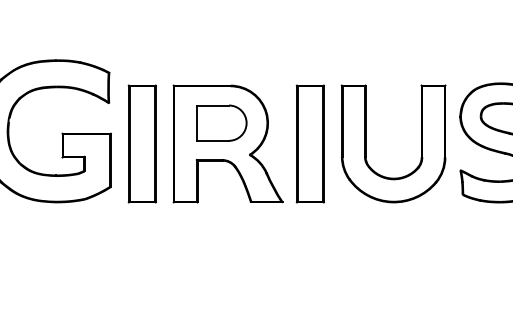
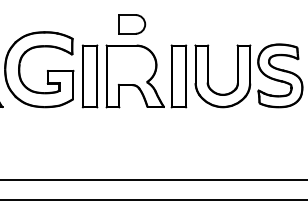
part: (222, 123) -> (132, 24), moved

